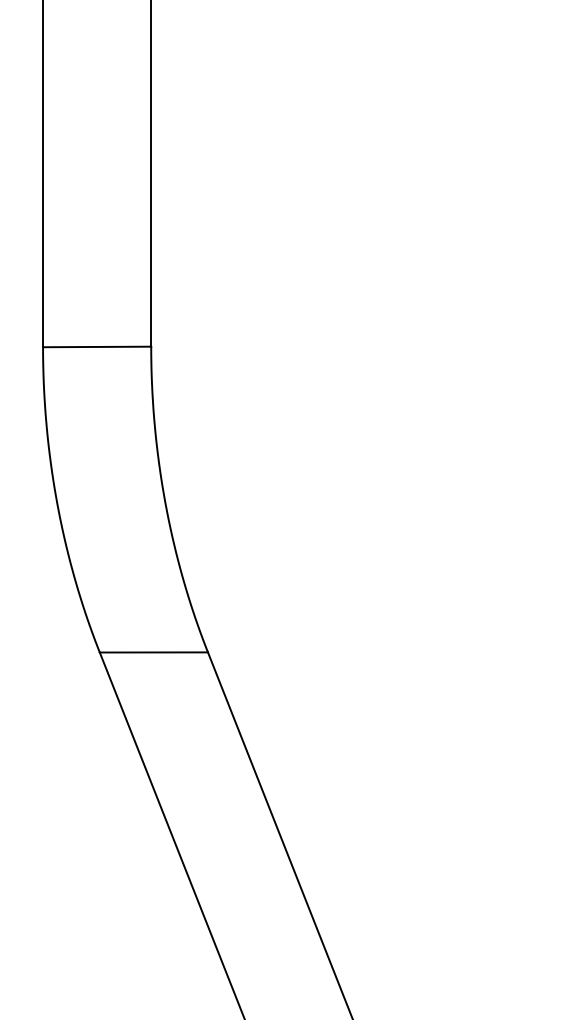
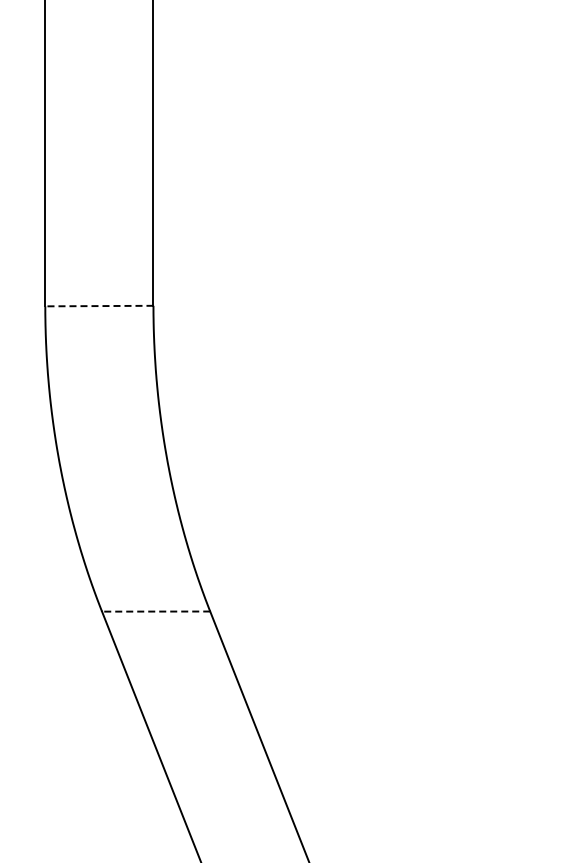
line: (96, 346) -> (98, 305), solid -> dashed
line: (153, 652) -> (155, 611), solid -> dashed

